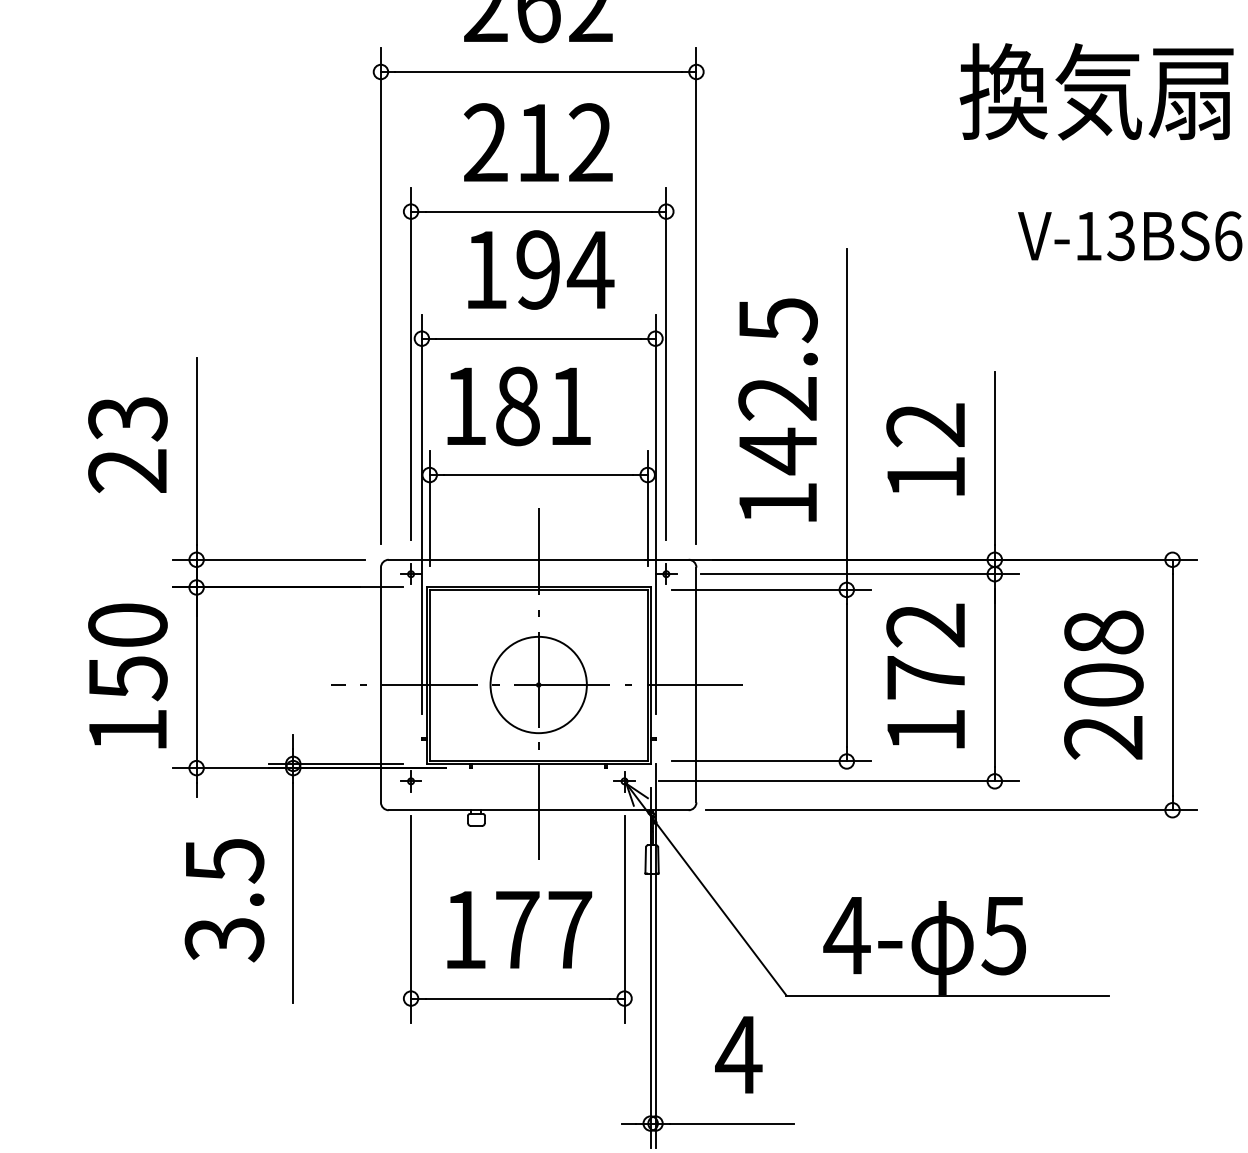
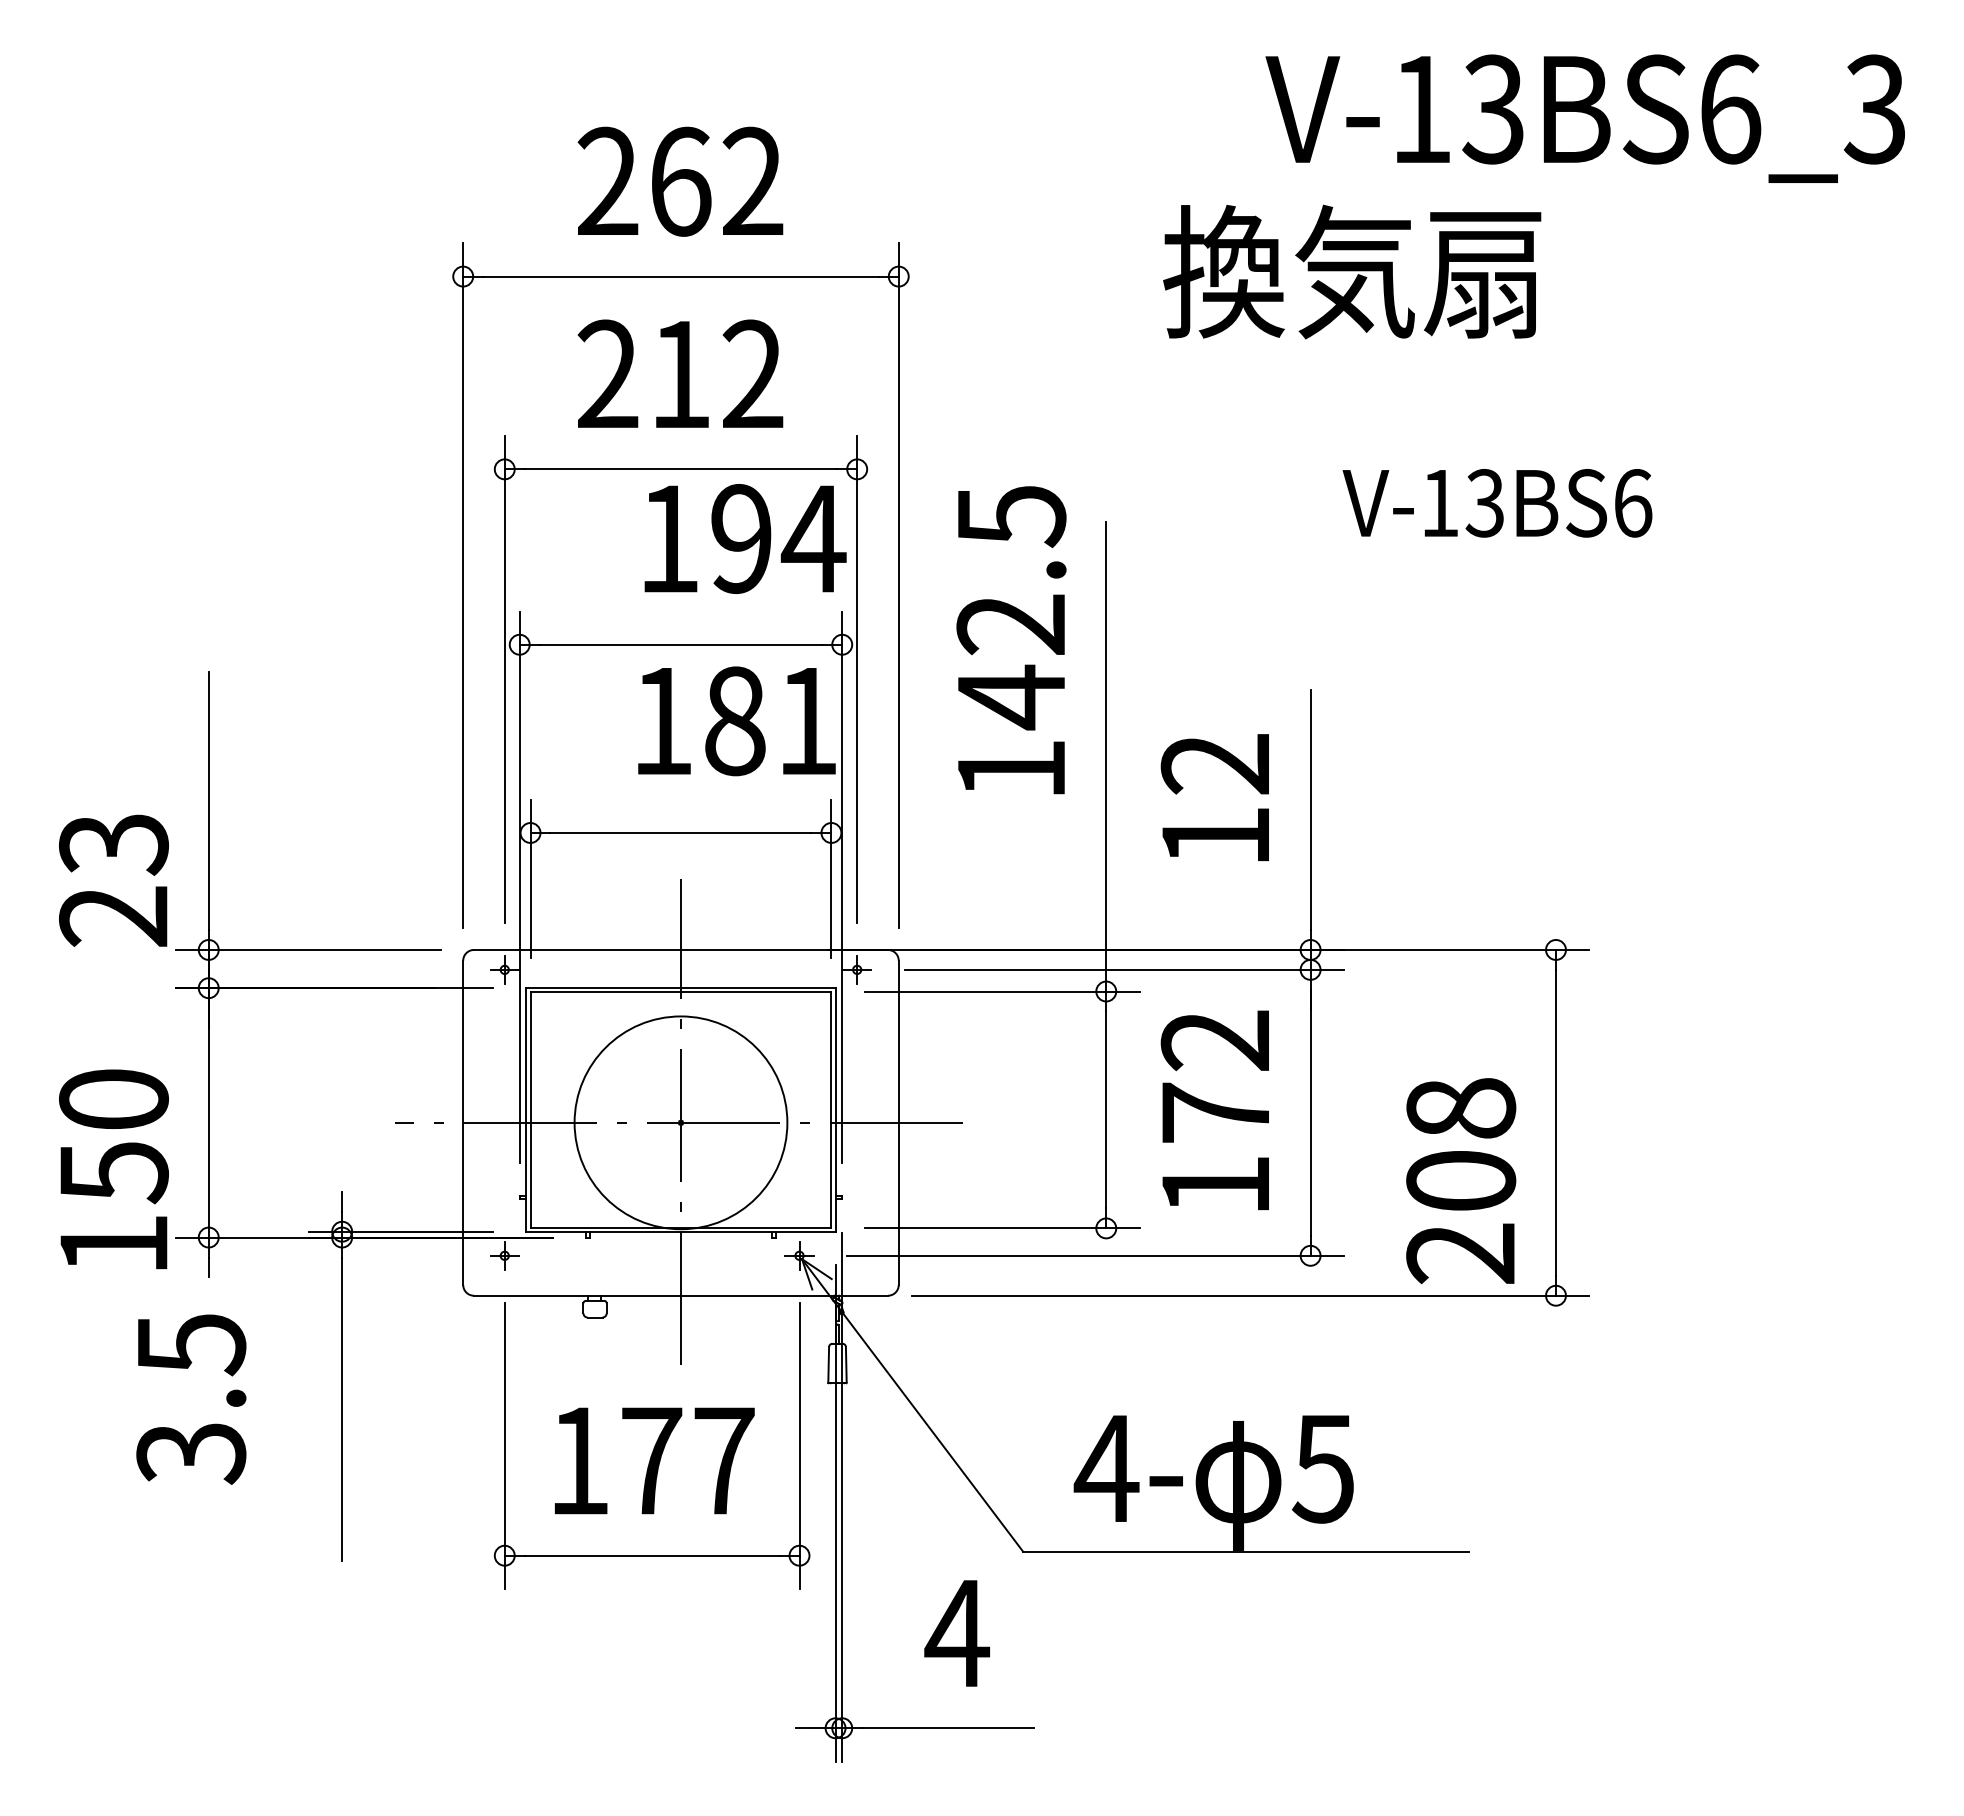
text: (1096, 91) -> (1352, 271), moved
text: (541, 269) -> (745, 538), moved
text: (518, 406) -> (736, 721), moved
text: (778, 410) -> (1011, 640), moved
text: (127, 444) -> (113, 880), moved
text: (127, 676) -> (113, 1169), moved
circle: (538, 684) -> (680, 1122), size x1.6
text: (1104, 685) -> (1461, 1181), moved
text: (224, 900) -> (191, 1399), moved

